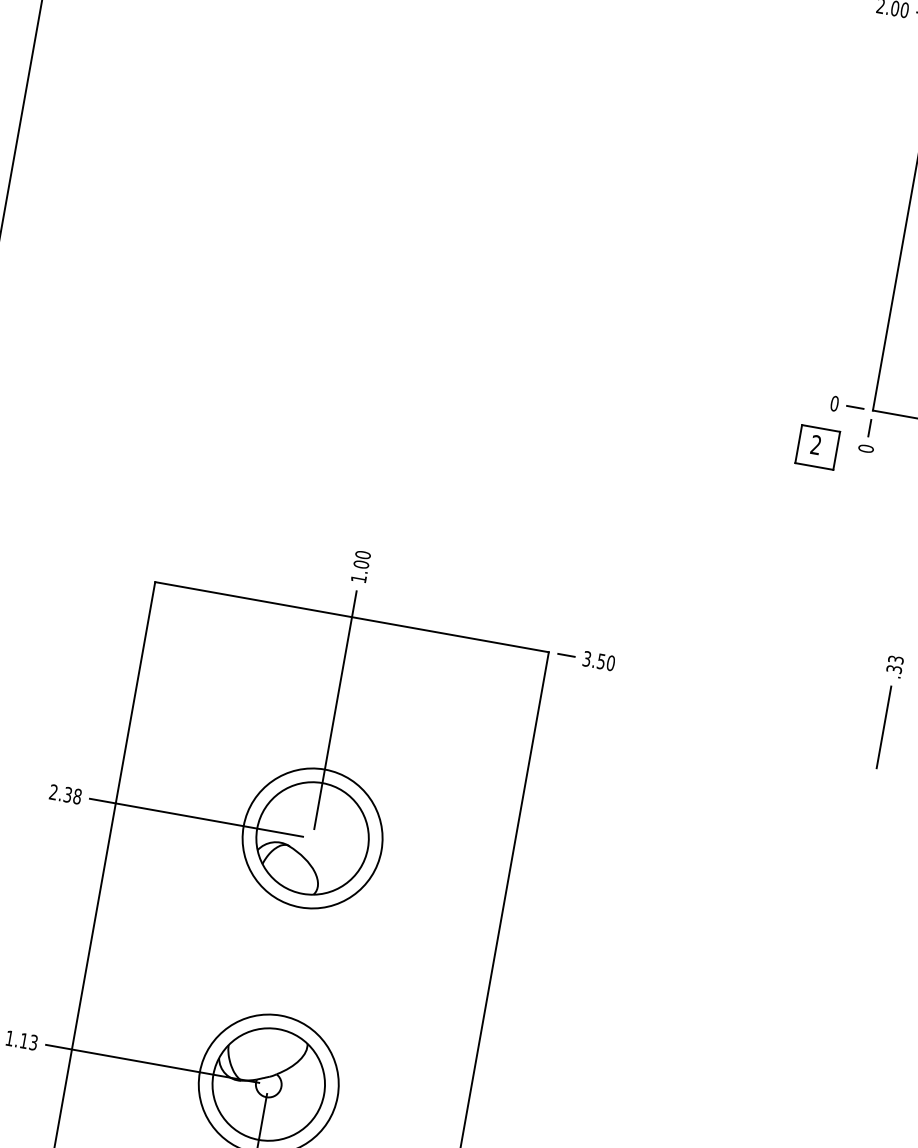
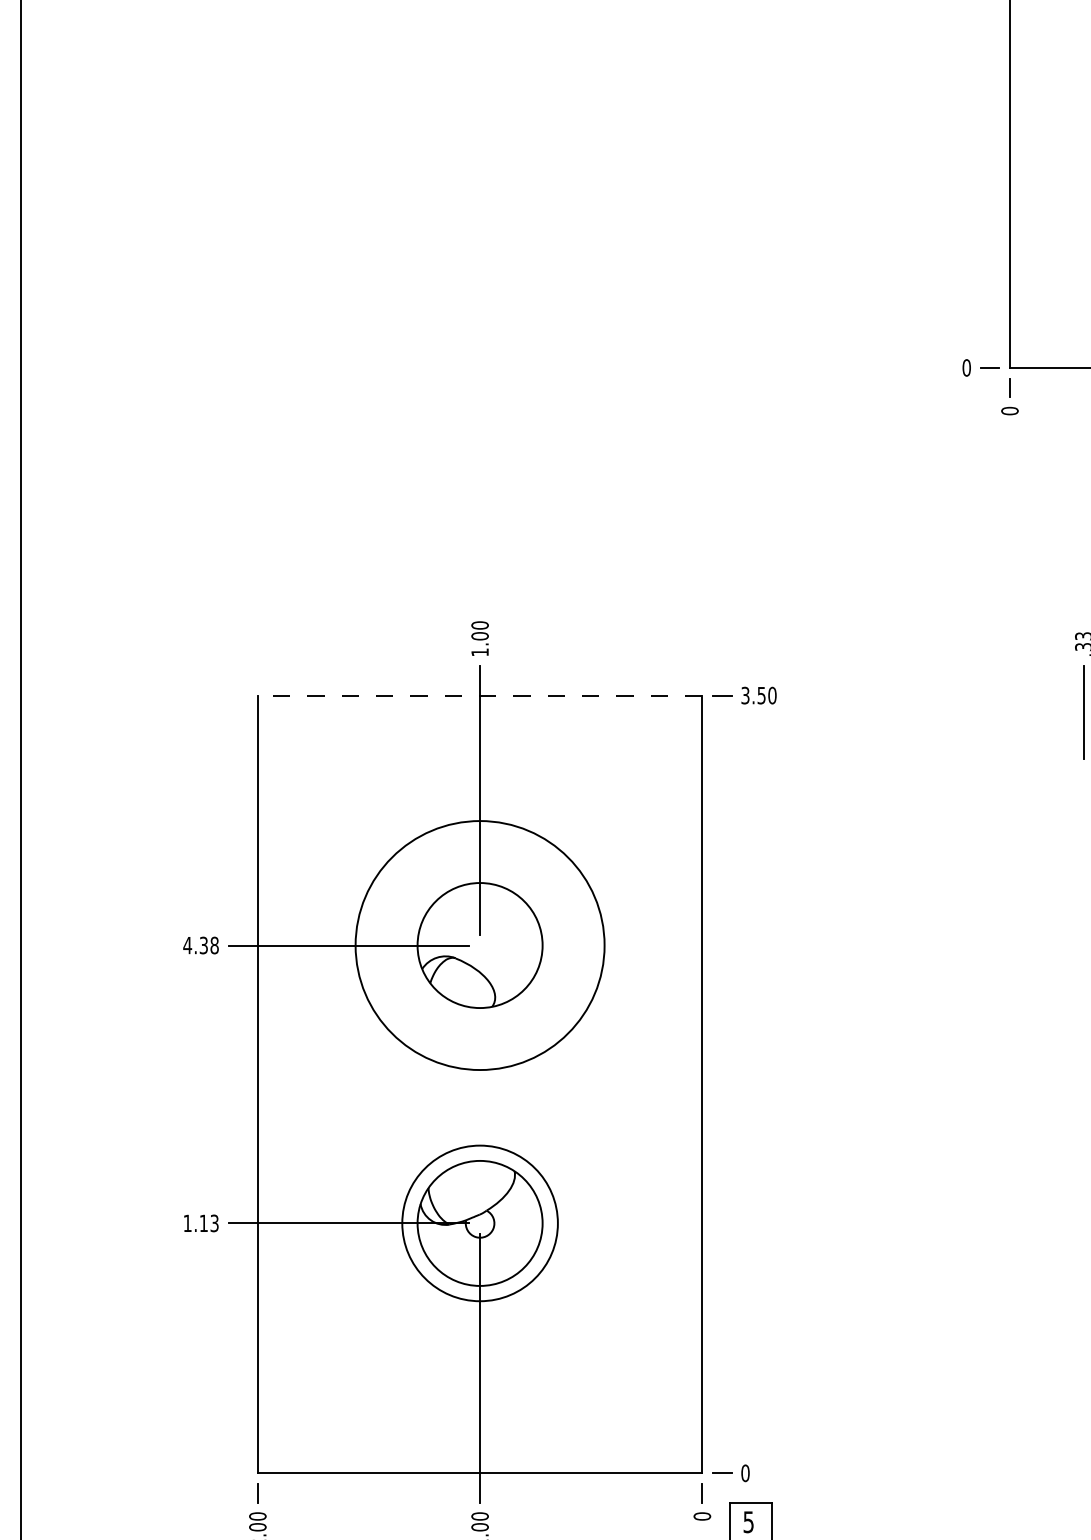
part: (817, 447) -> (956, 419), removed
line: (351, 616) -> (479, 695), solid -> dashed
text: (53, 792) -> (187, 945), 2.38 -> 4.38
circle: (312, 838) -> (479, 945), size x1.6

